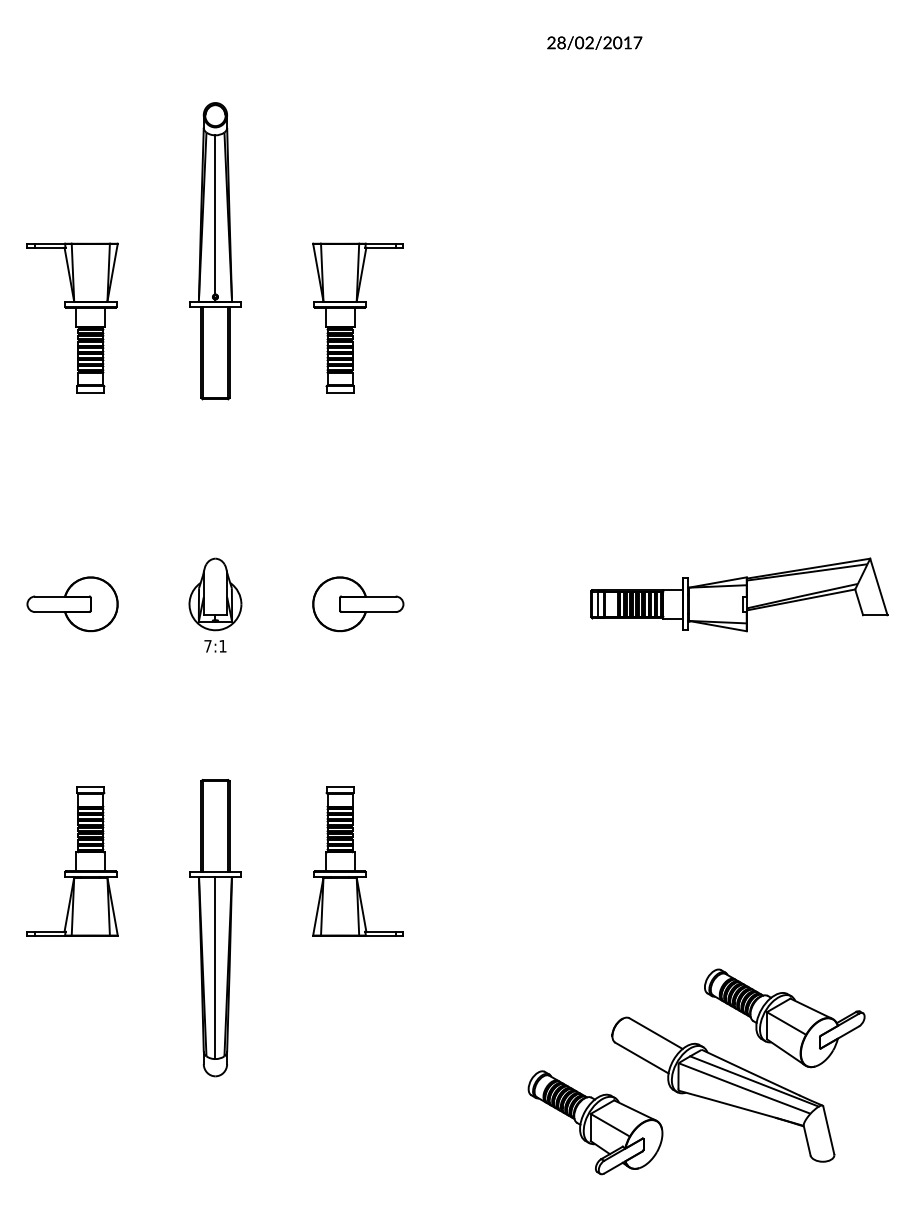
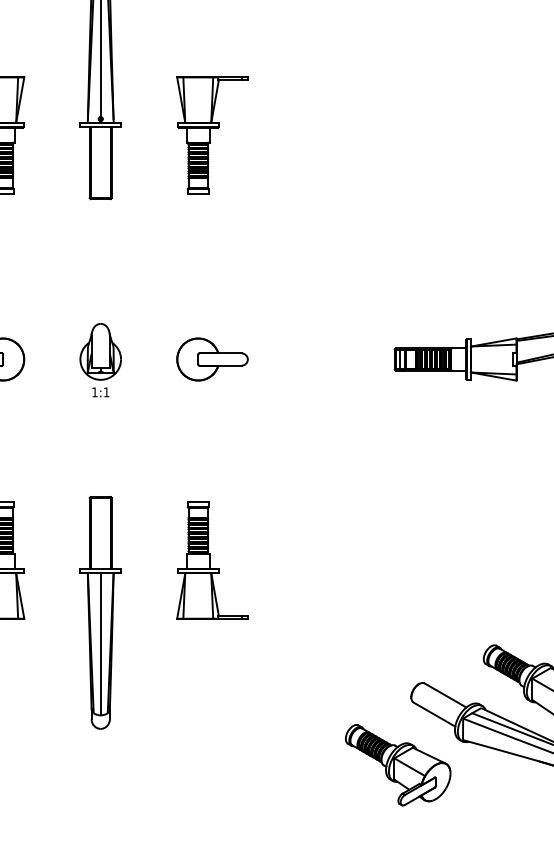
text: (207, 646) -> (94, 392), 7:1 -> 1:1

